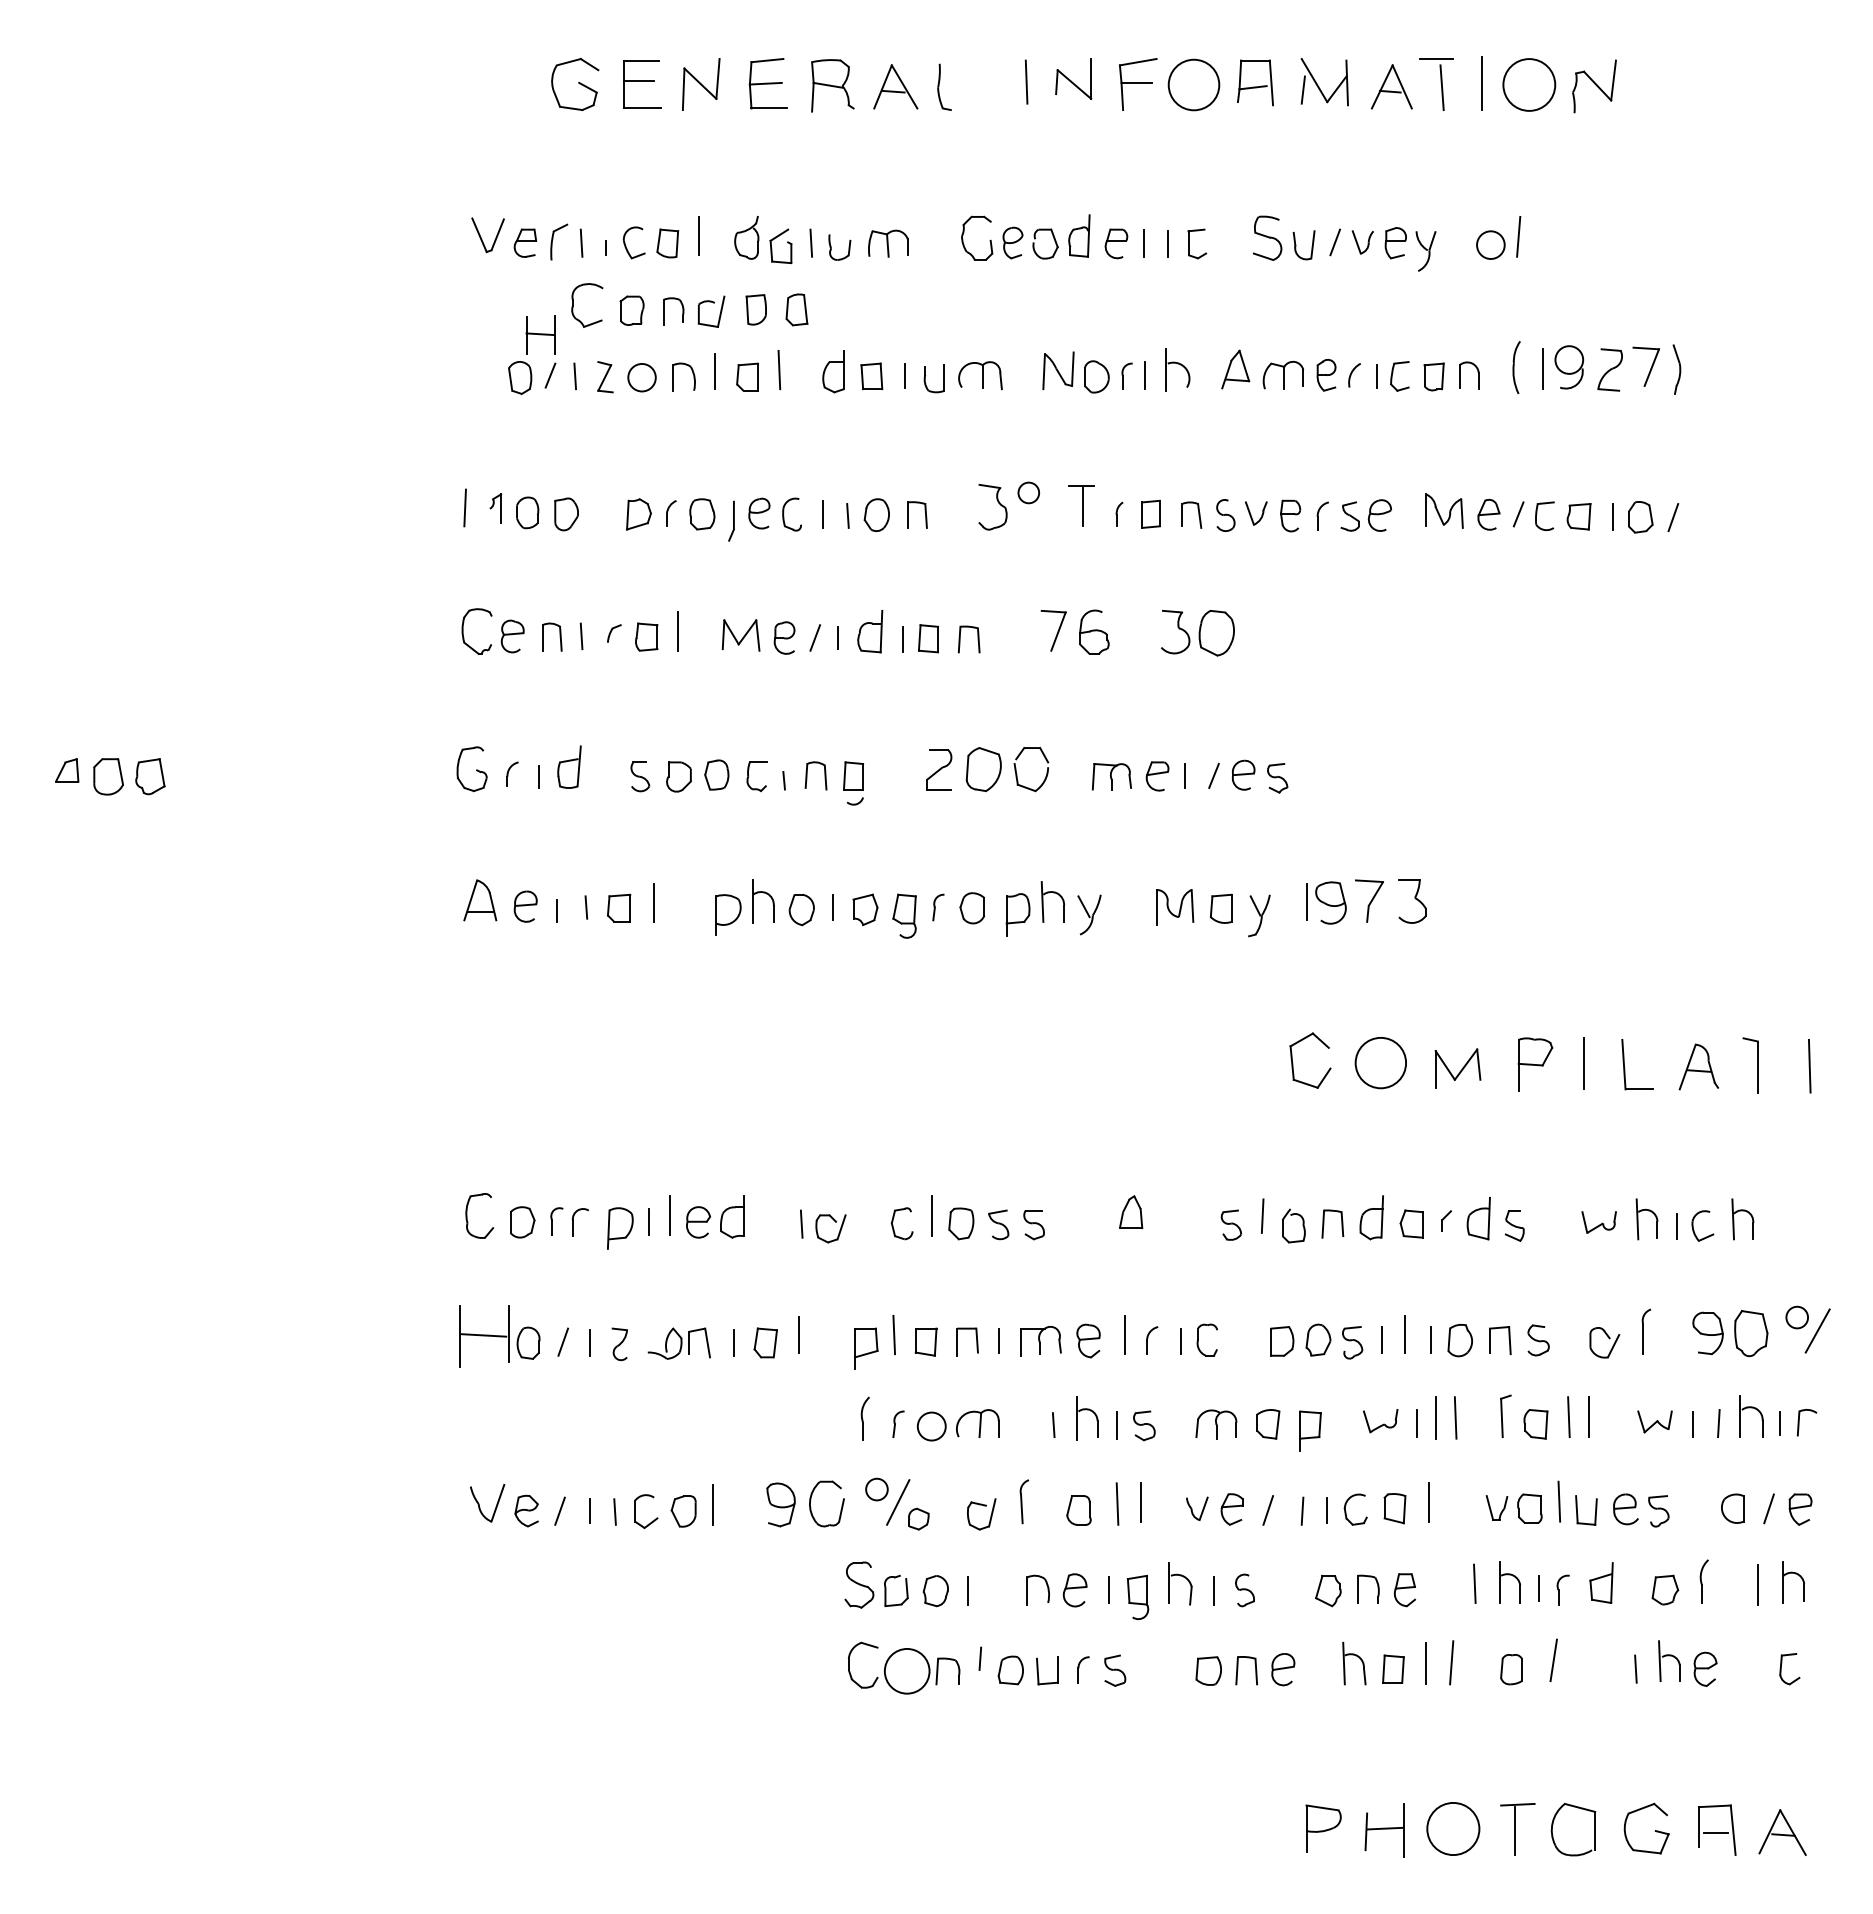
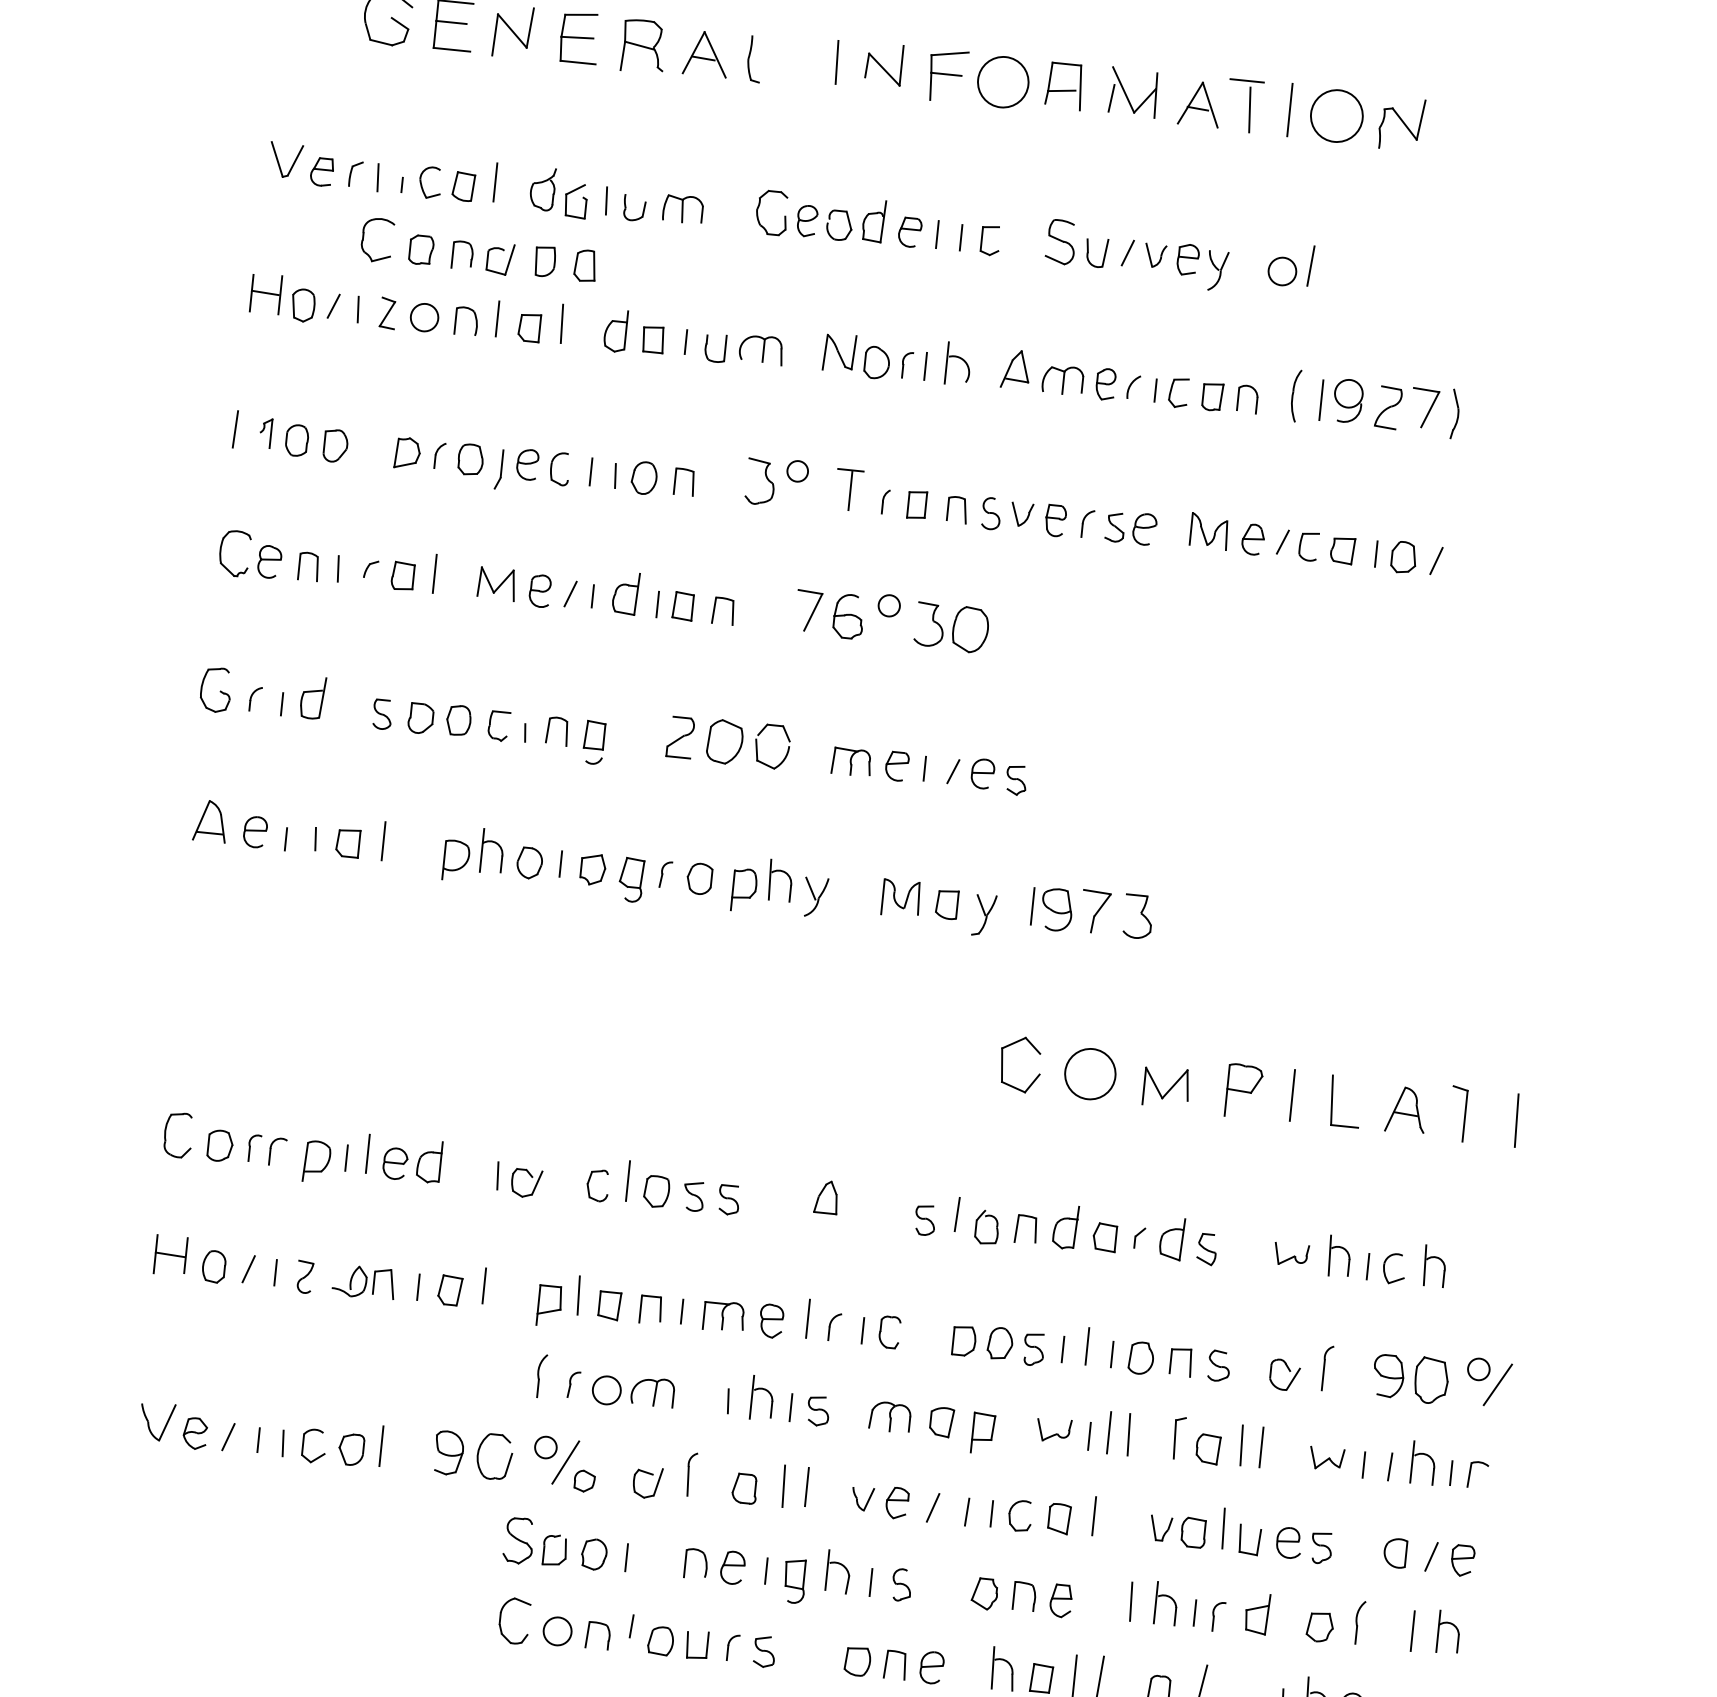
part: (558, 241) -> (355, 173), size x0.71
part: (540, 334) -> (265, 293), moved
circle: (1133, 616) -> (889, 604), added
part: (483, 1336) -> (169, 1255), size x0.62
circle: (907, 1671) -> (557, 1631), size x0.62

